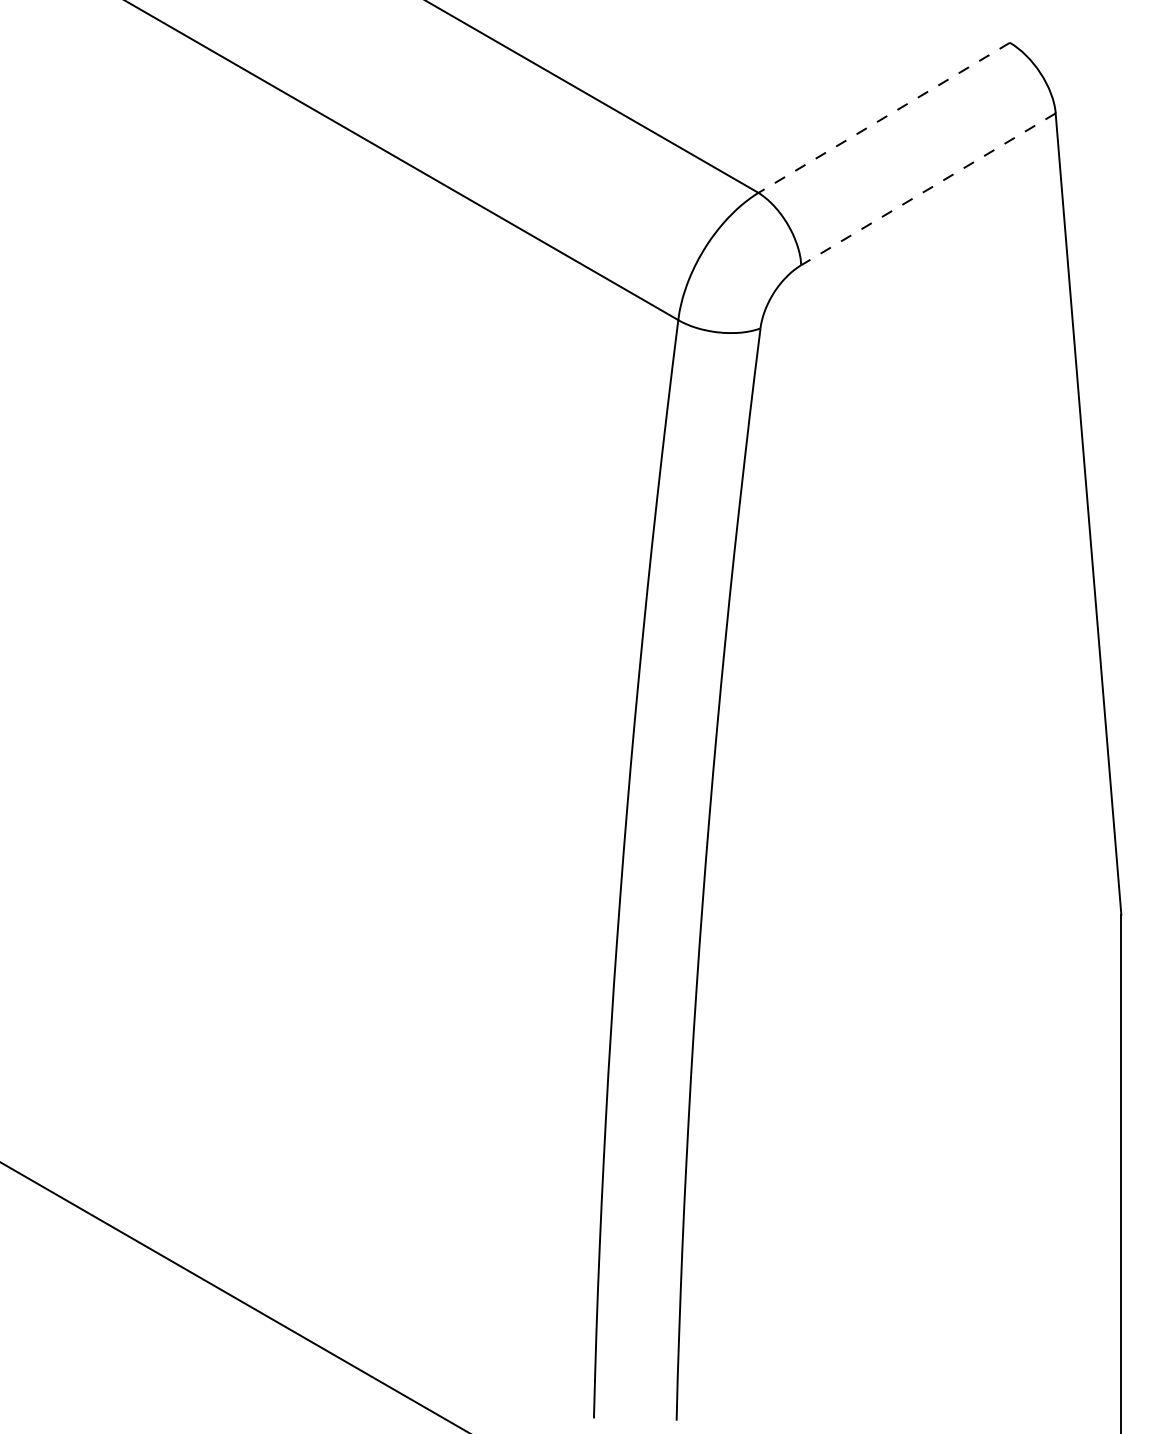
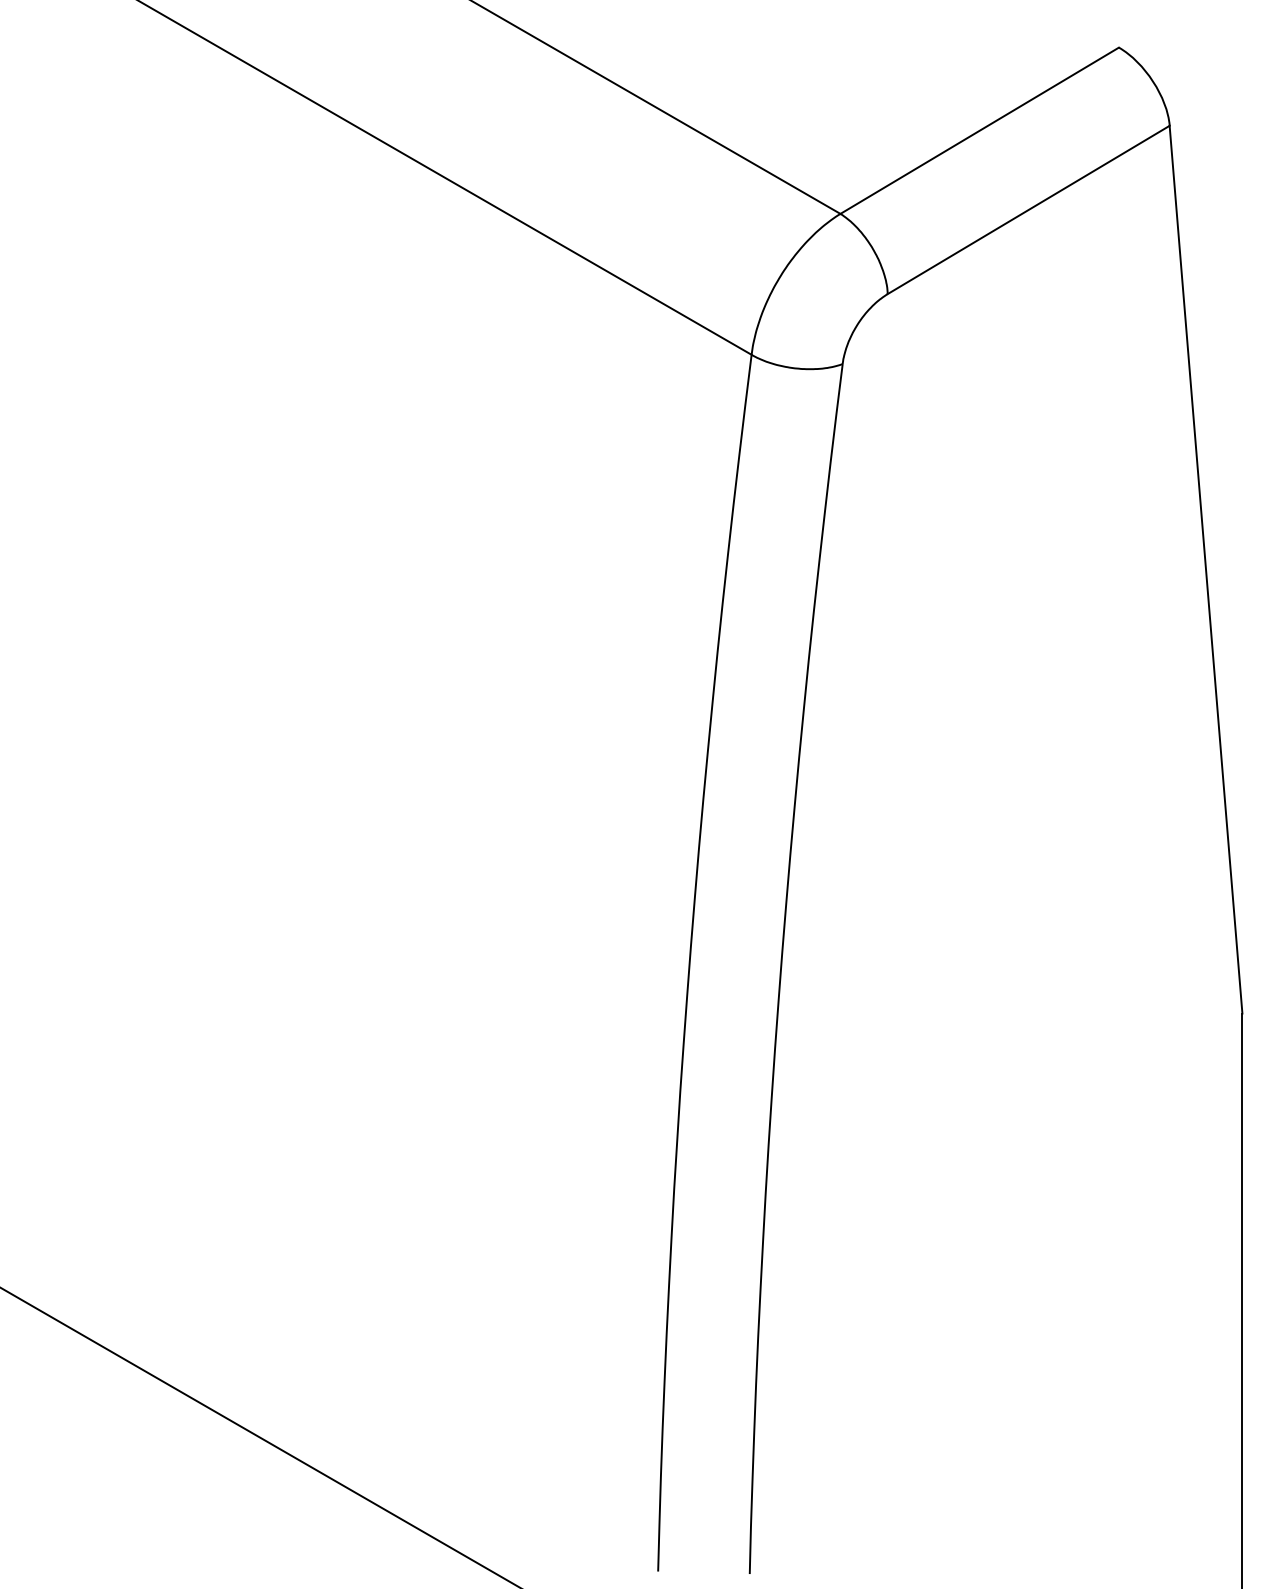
line: (884, 118) -> (979, 131), dashed -> solid
line: (928, 189) -> (1028, 210), dashed -> solid

